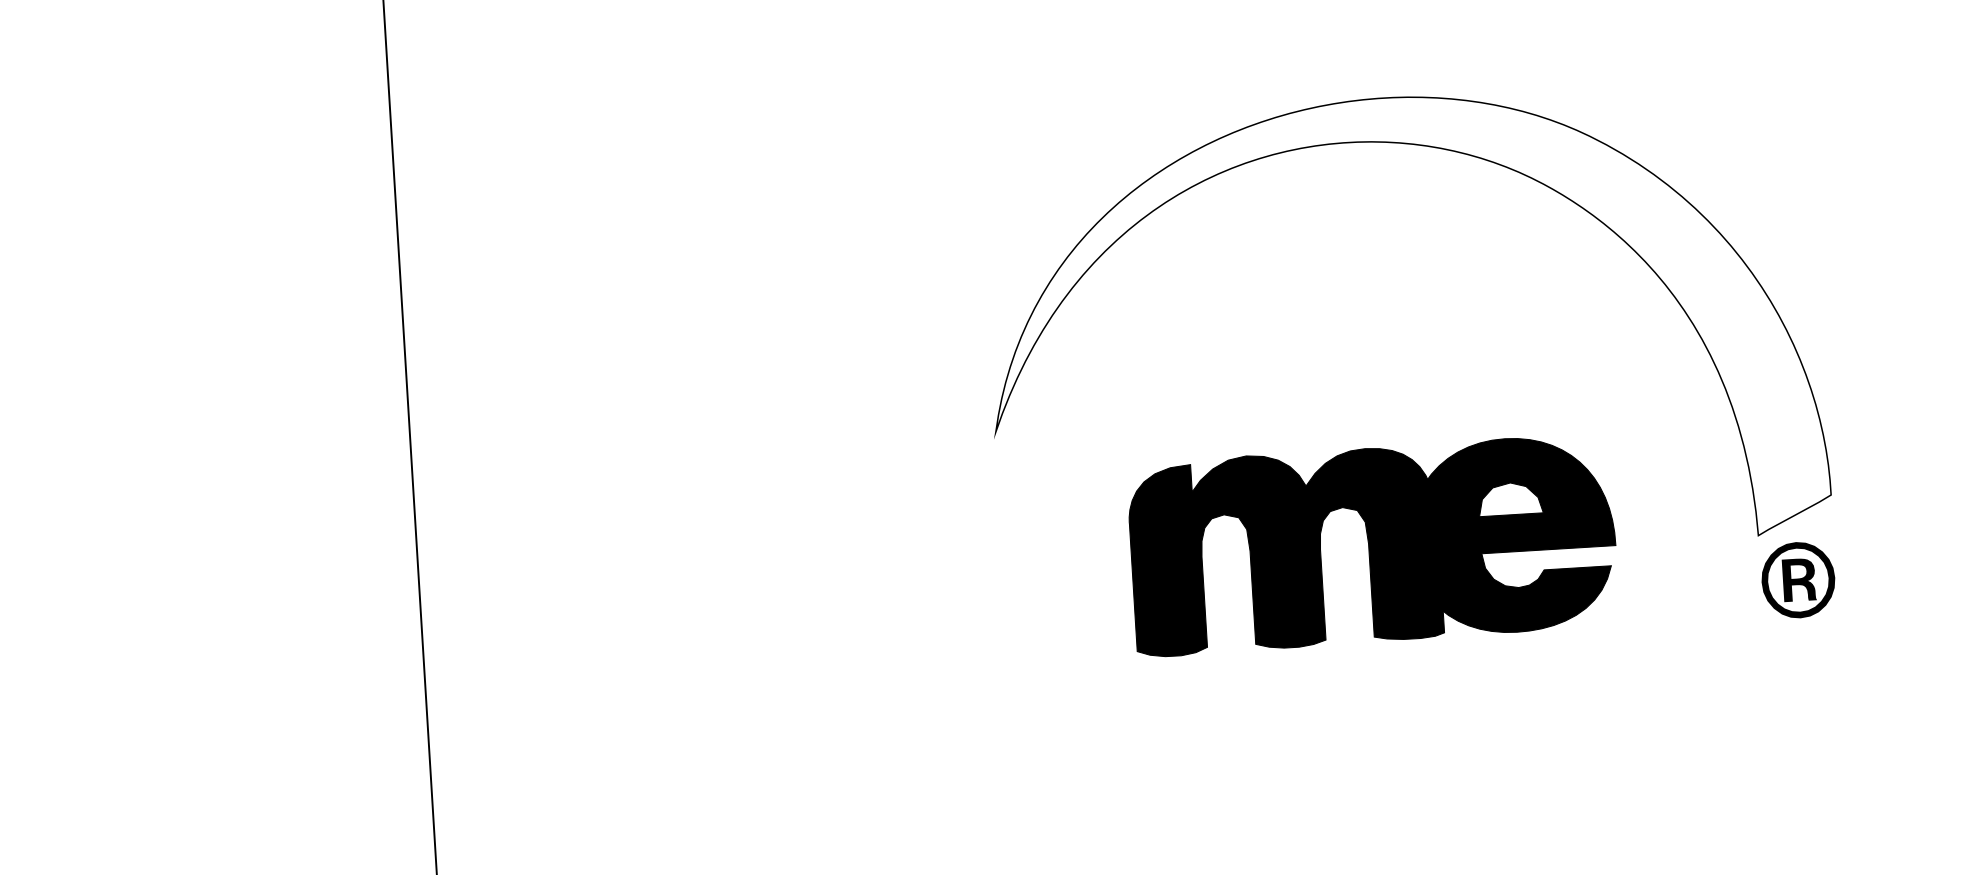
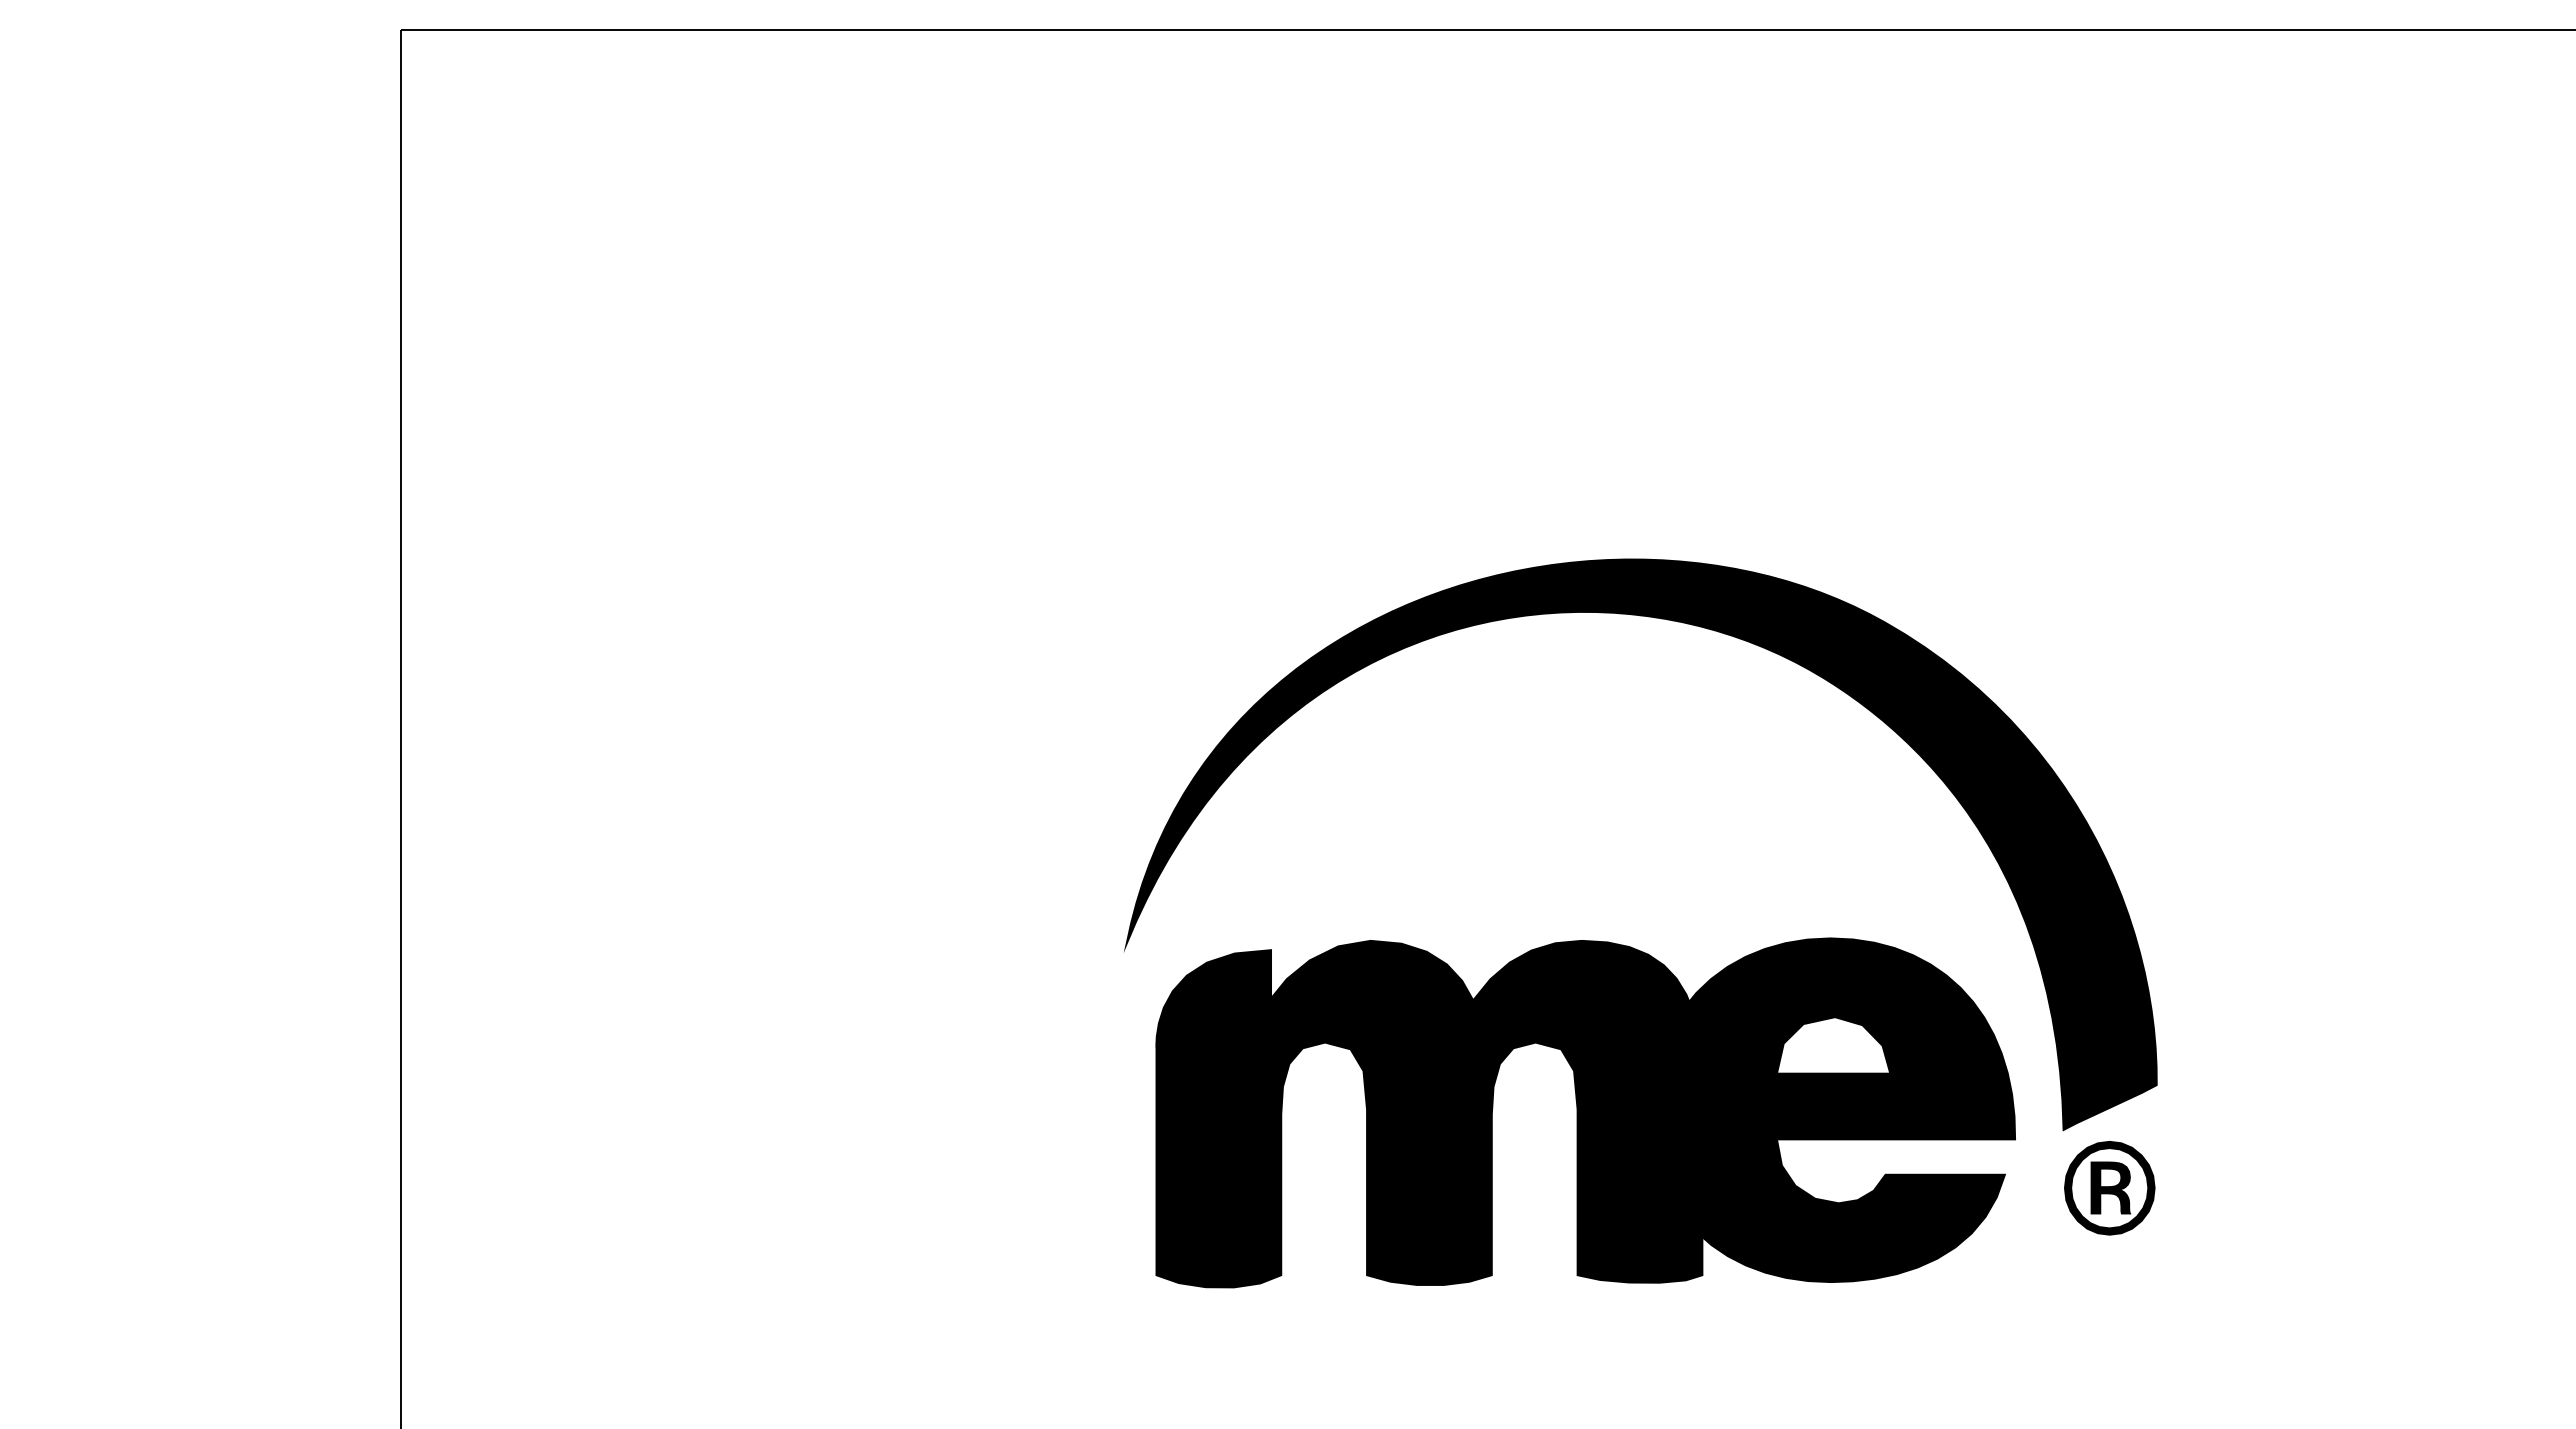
fill: (1404, 326) -> (1641, 844), added
part: (1373, 545) -> (1585, 1112), size x1.43

